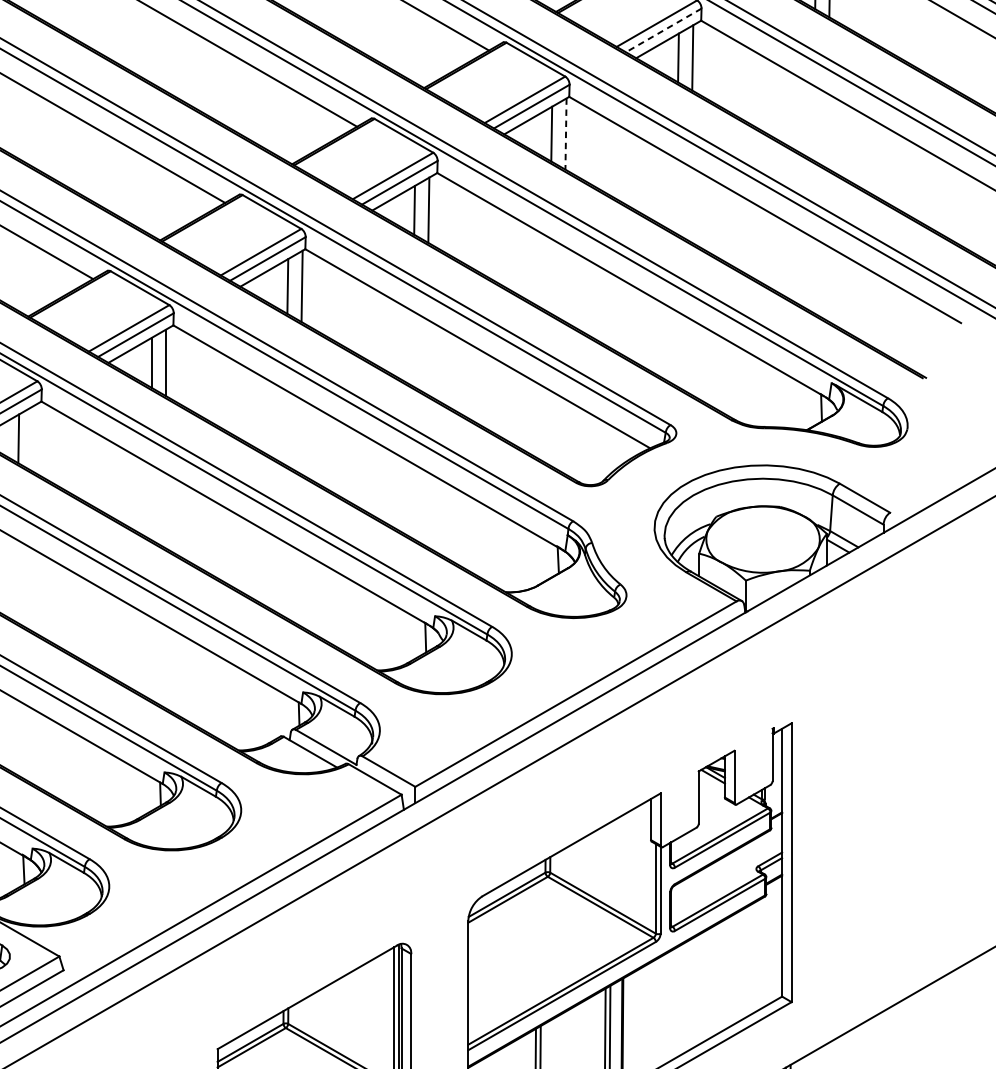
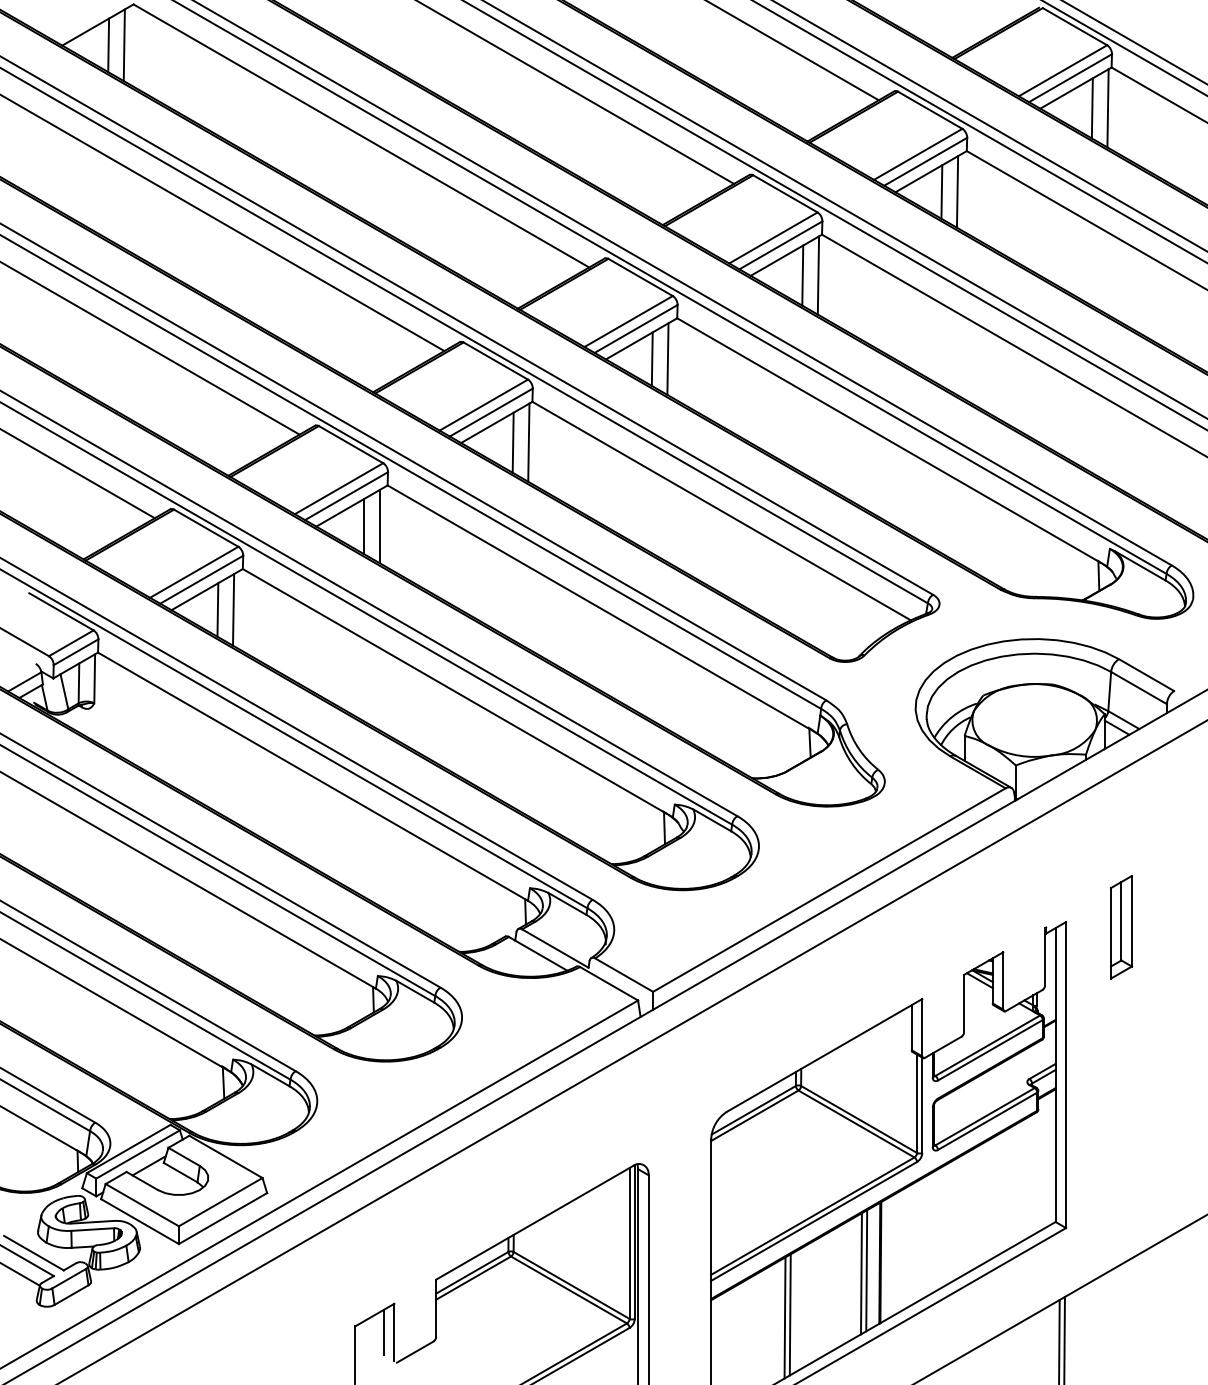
line: (663, 30) -> (925, 161), dashed -> solid
line: (566, 134) -> (818, 275), dashed -> solid
line: (32, 438) -> (233, 609), added
part: (842, 728) -> (1121, 927), added

